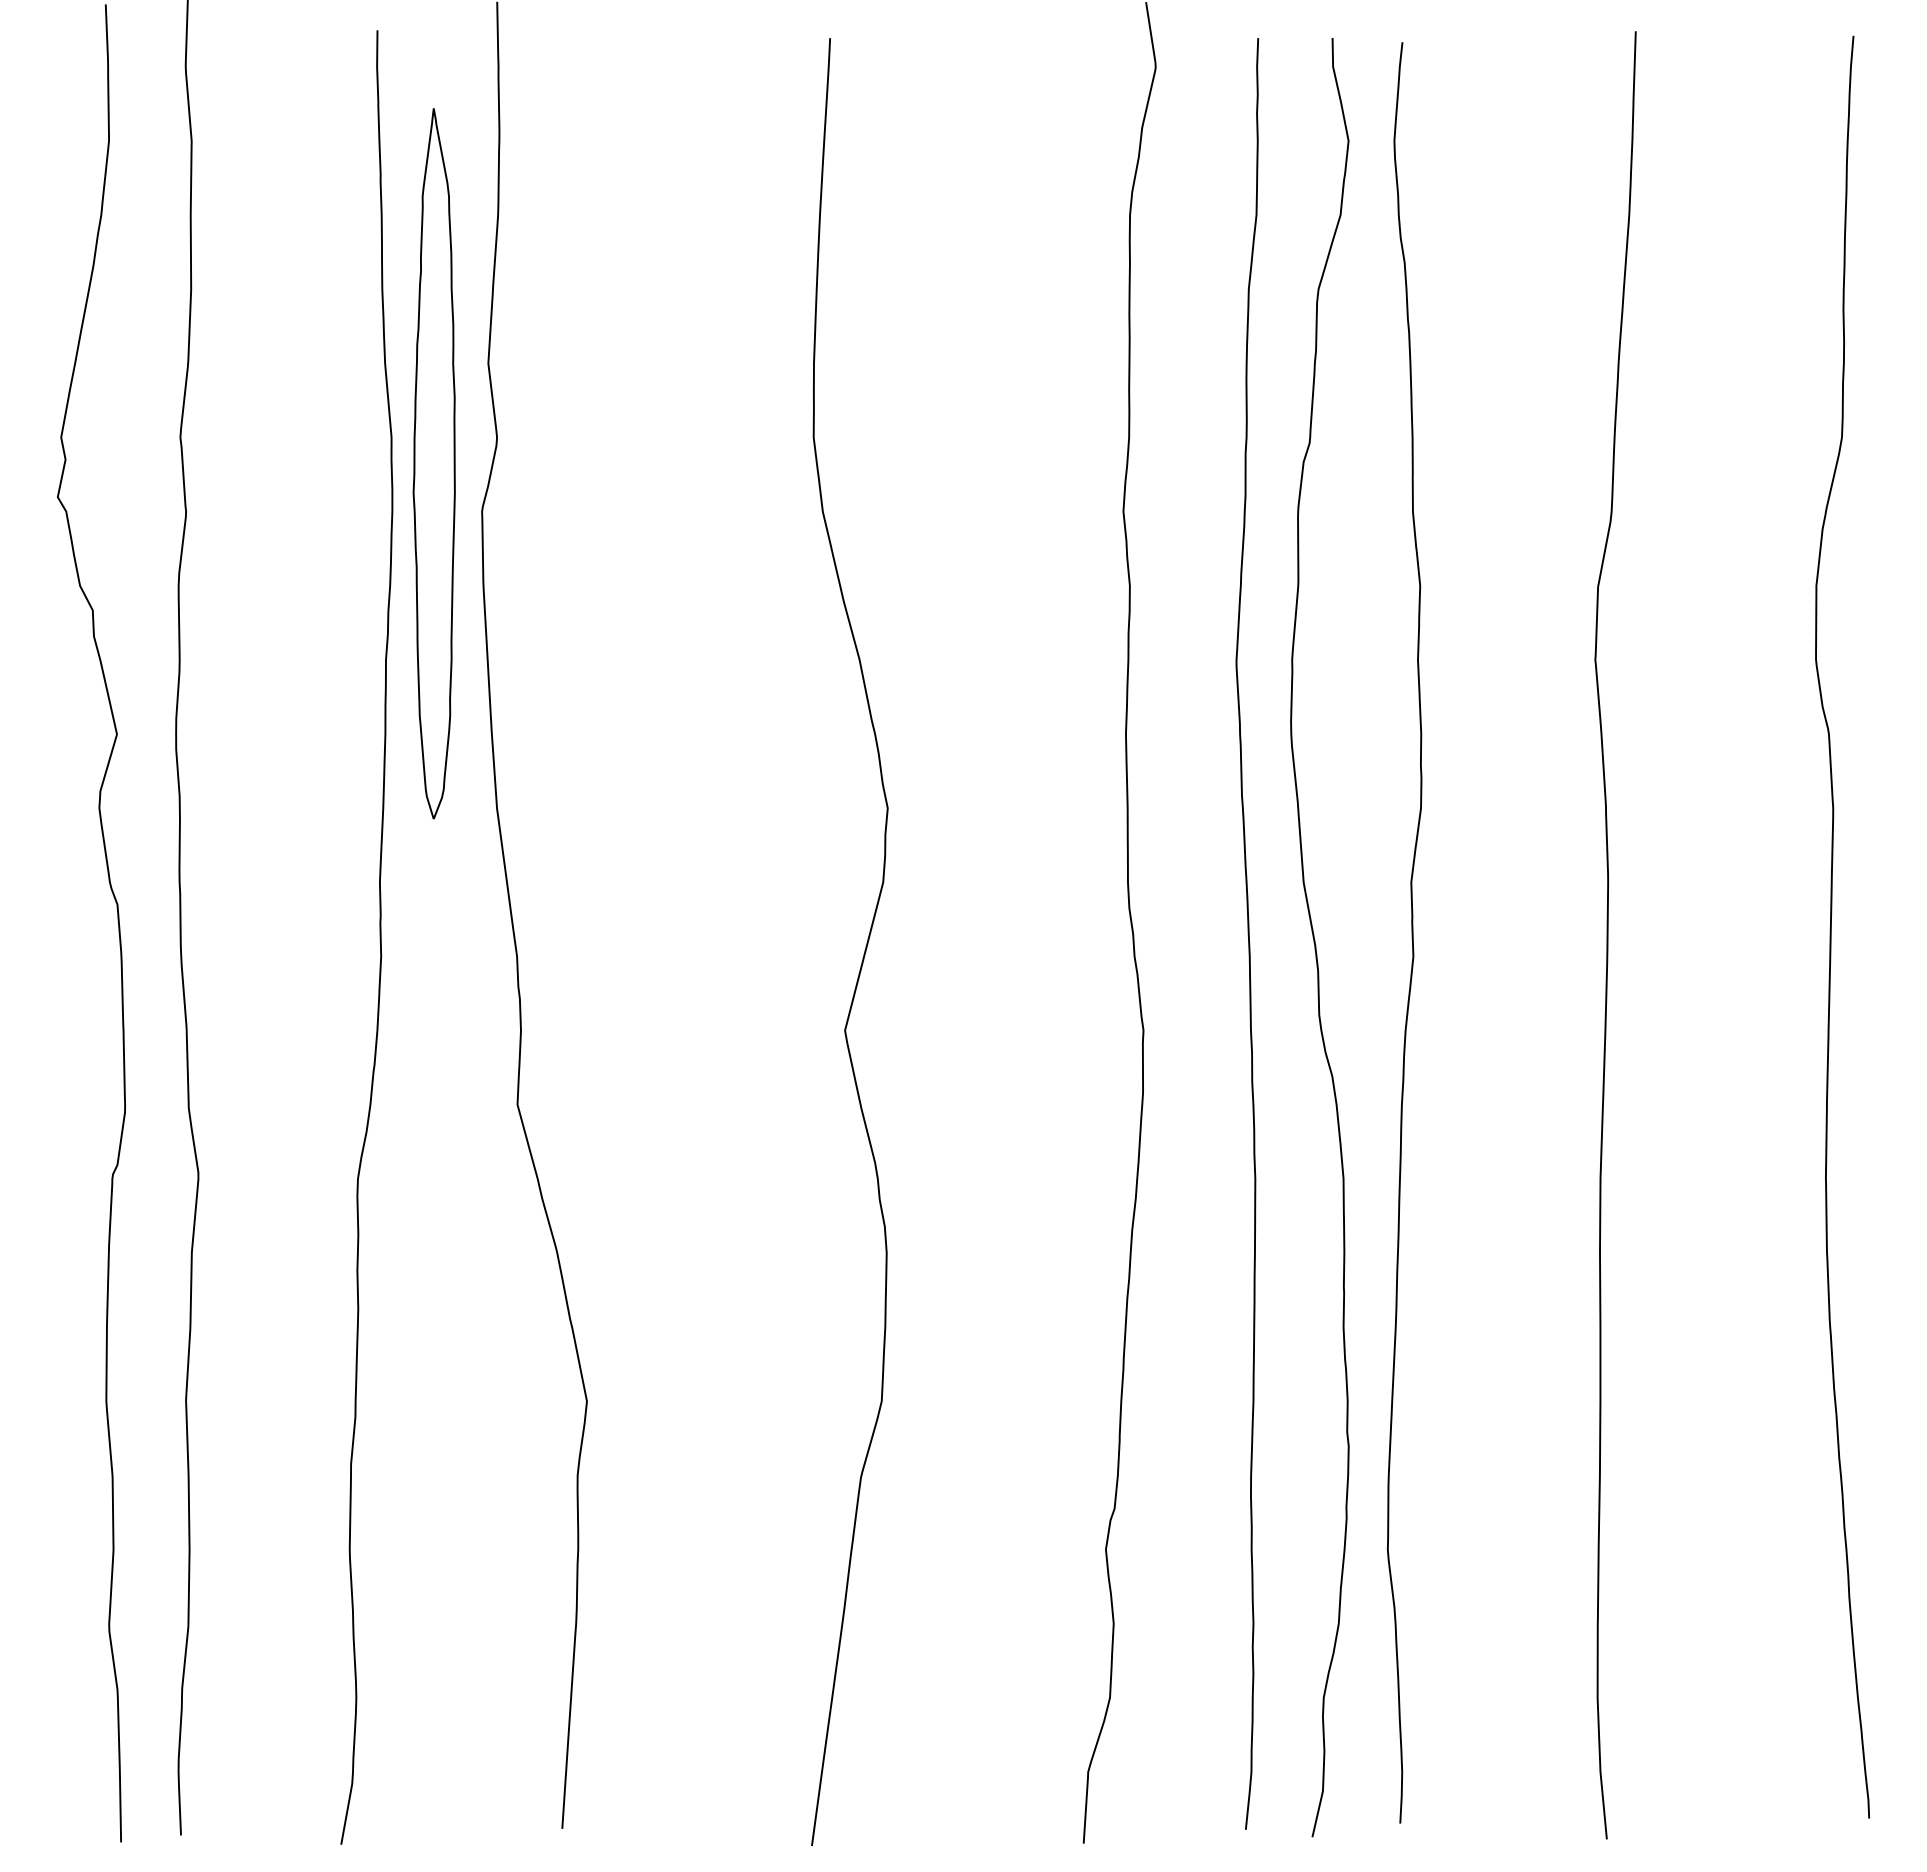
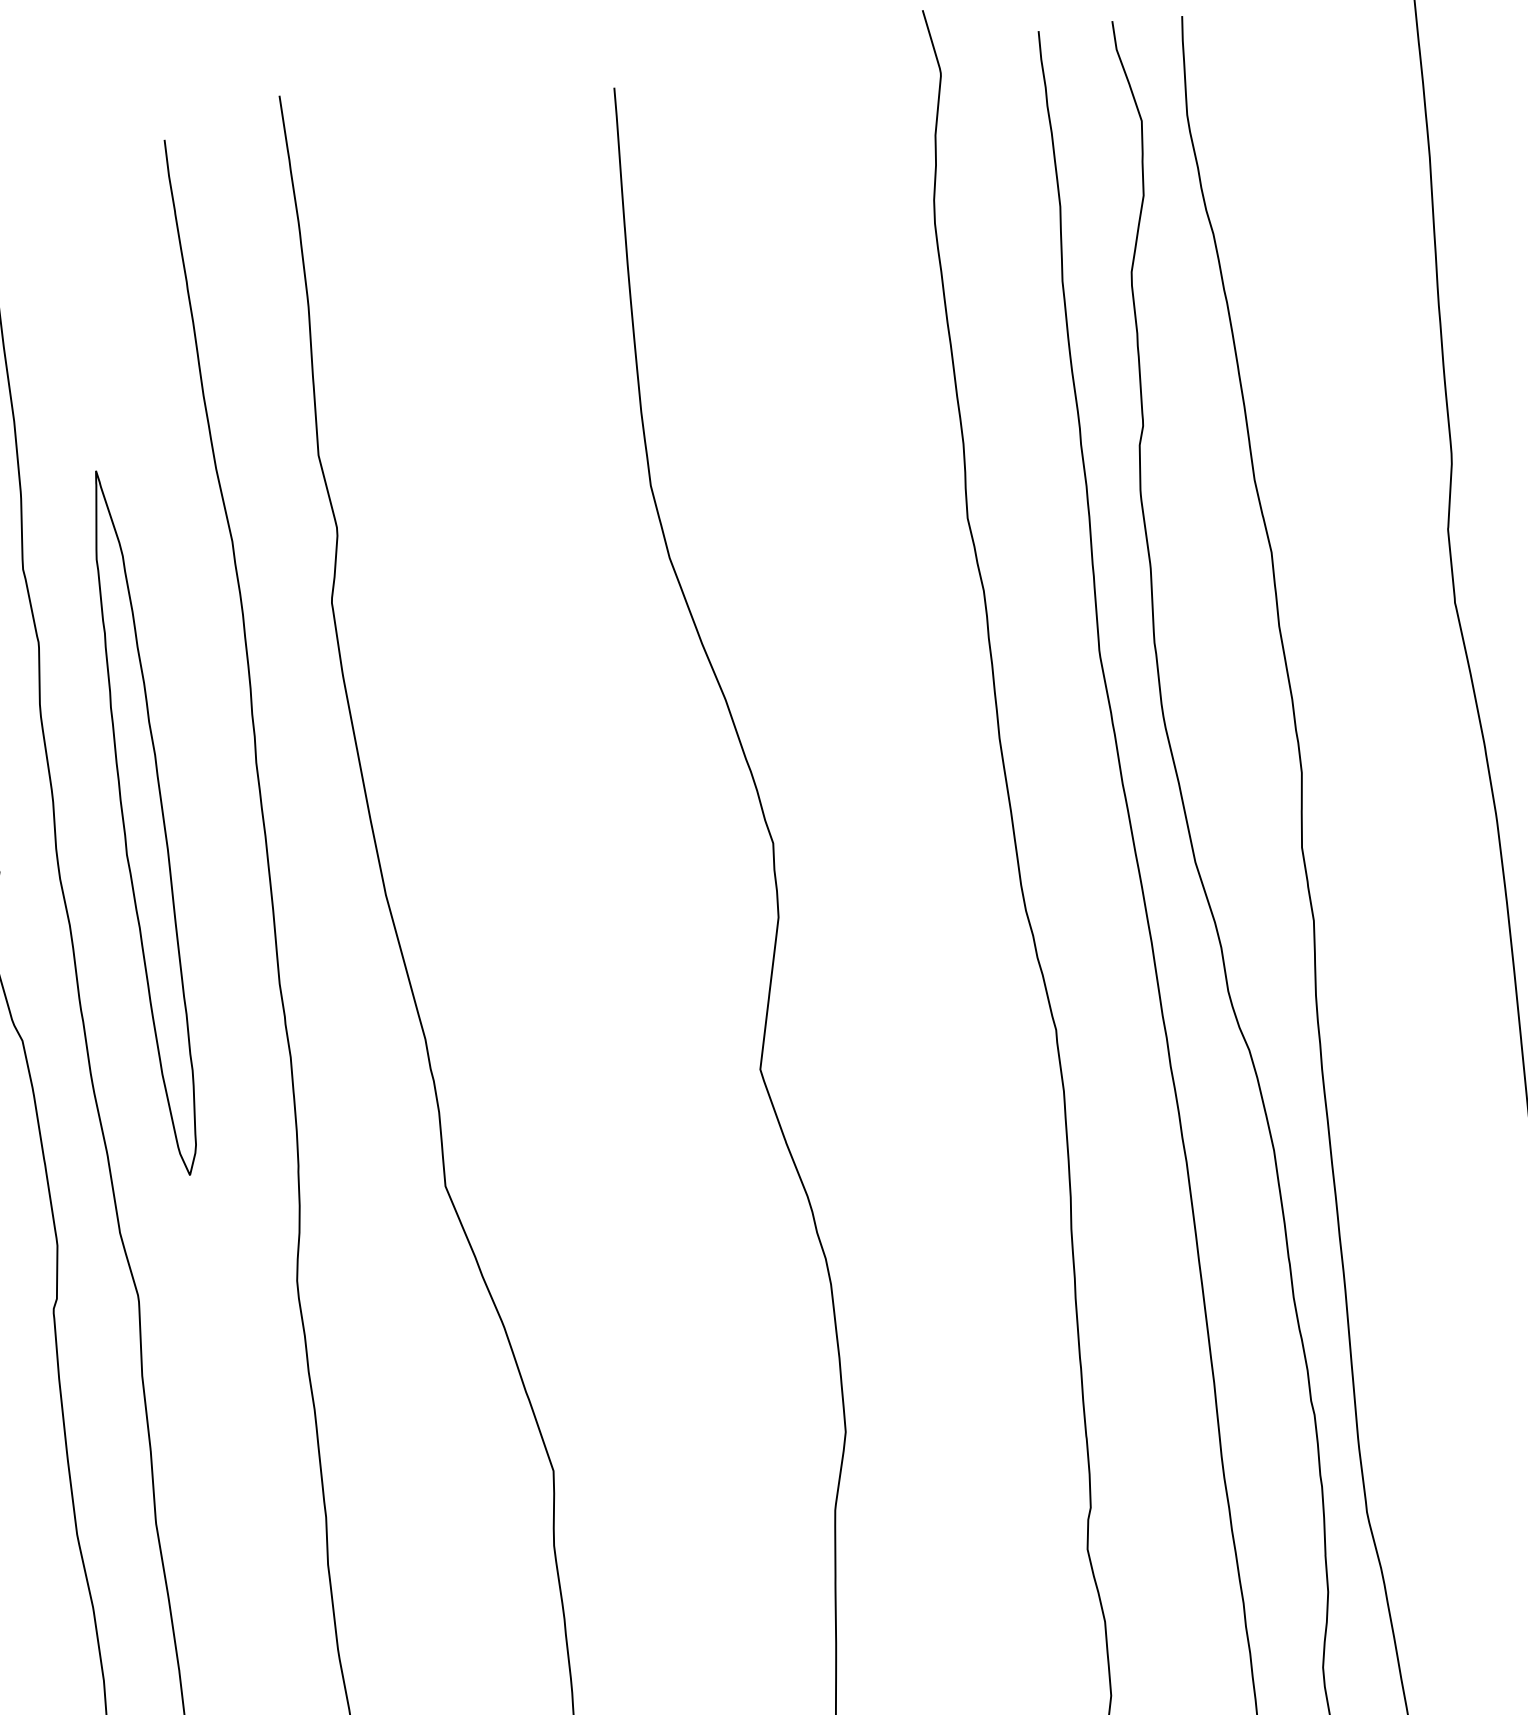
part: (433, 463) -> (142, 822), moved

